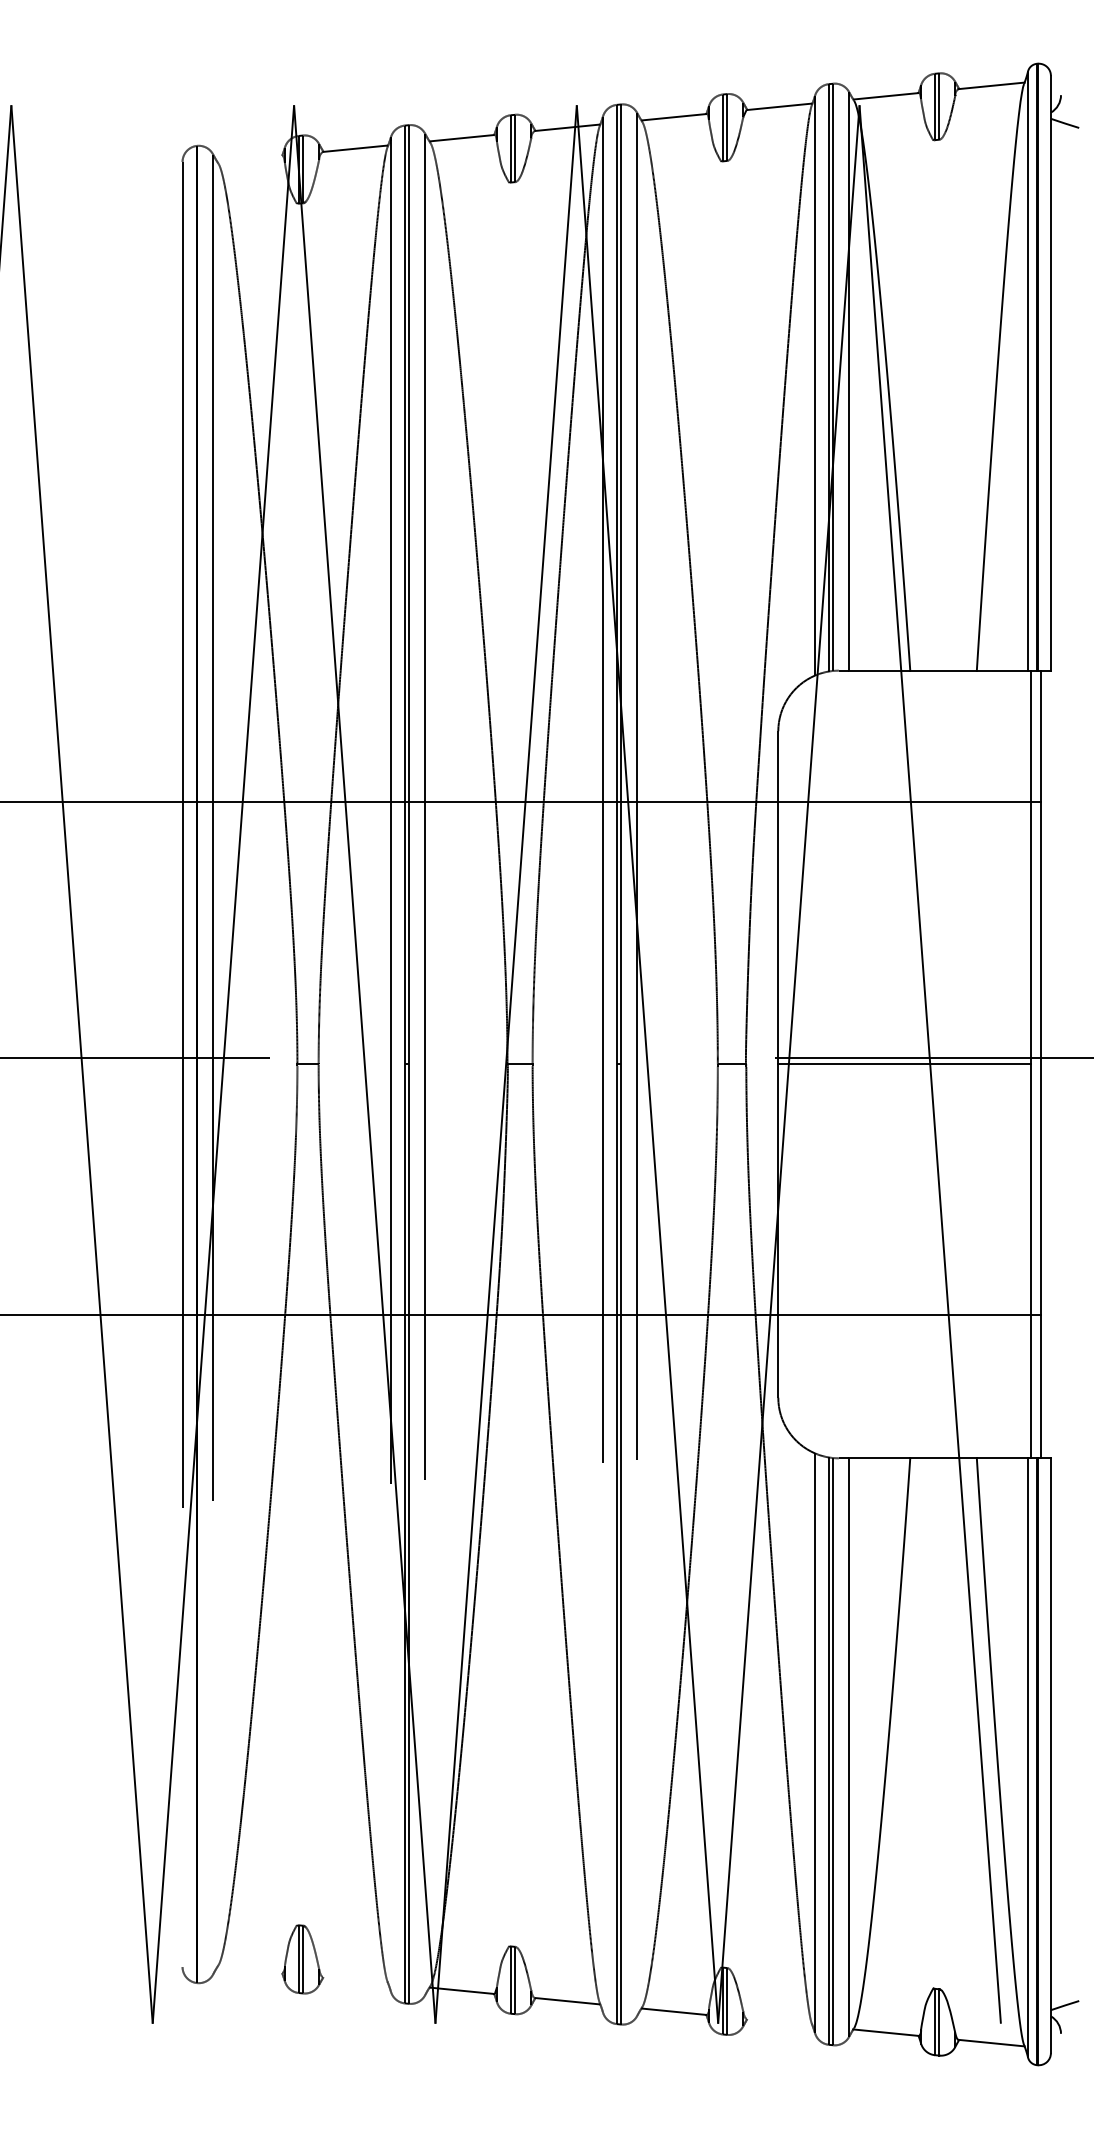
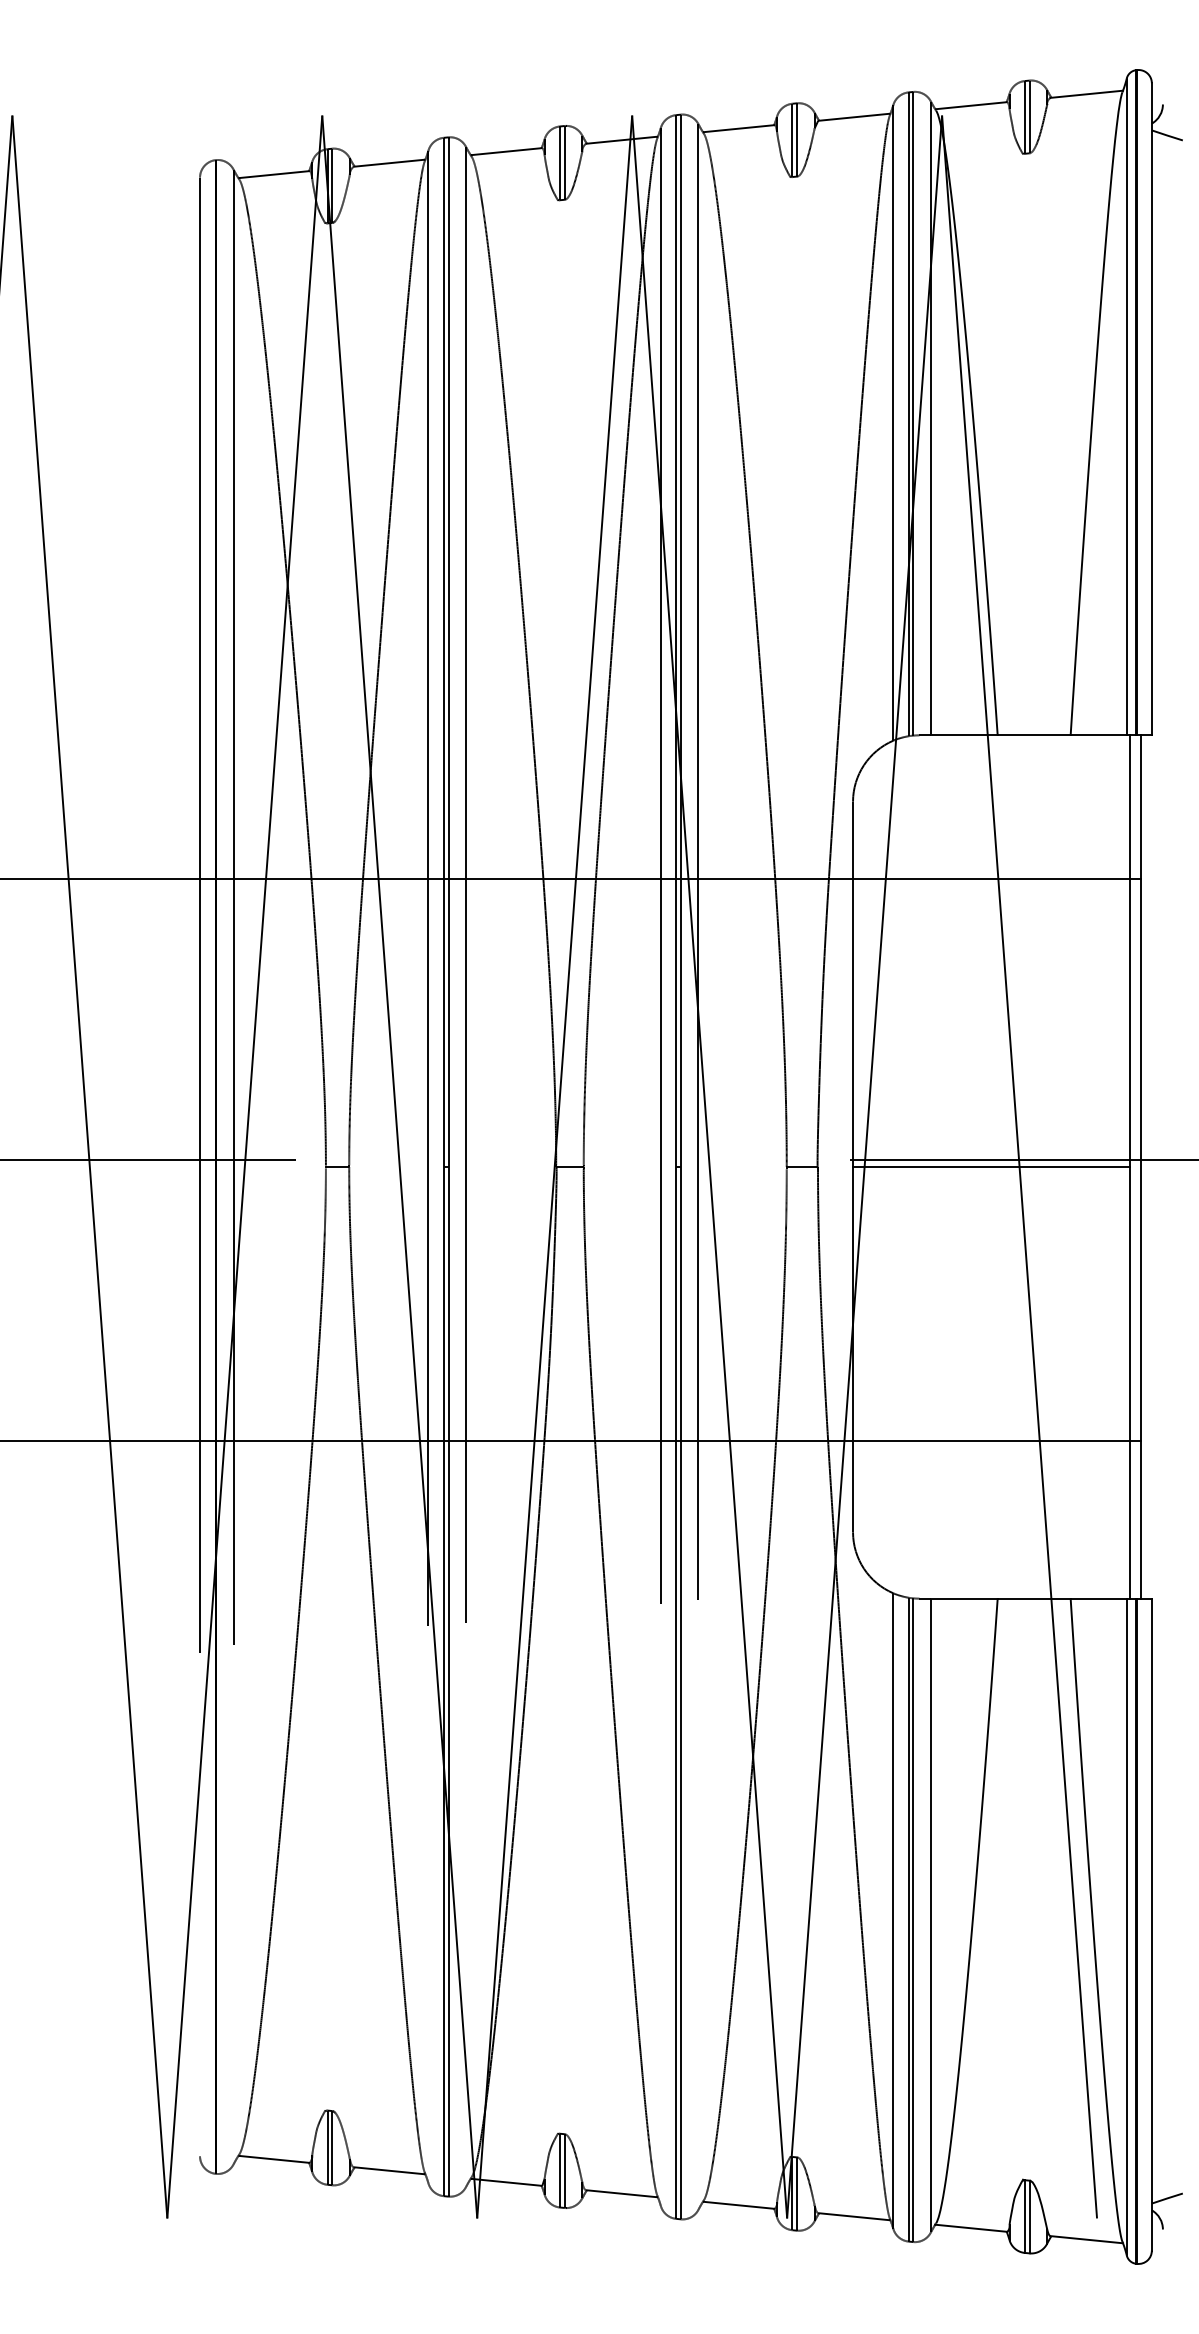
line: (249, 159) -> (273, 174), added
line: (249, 1969) -> (273, 2158), added
line: (355, 1979) -> (389, 2170), added
line: (779, 2021) -> (854, 2216), added

